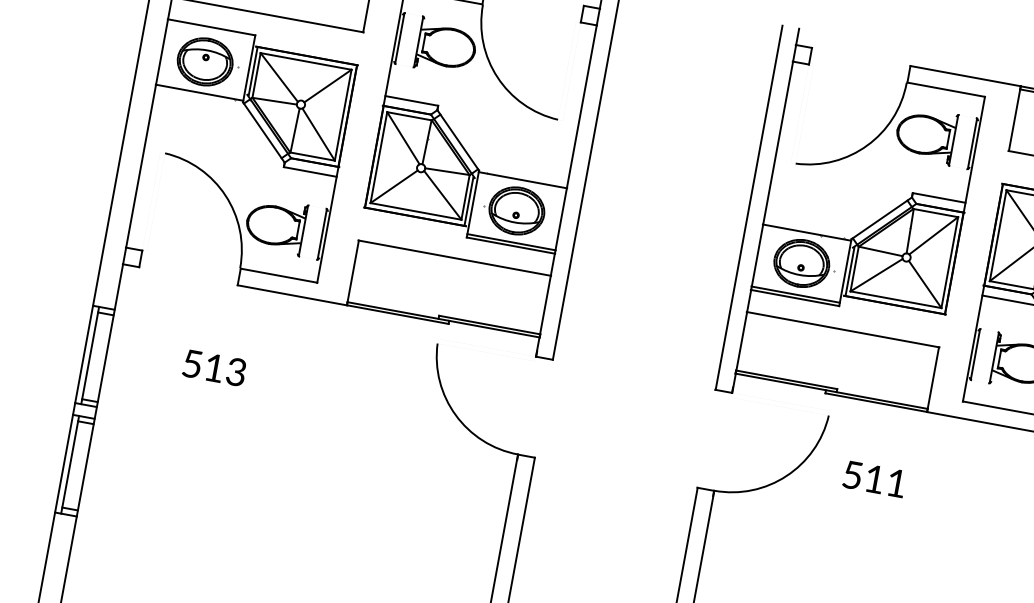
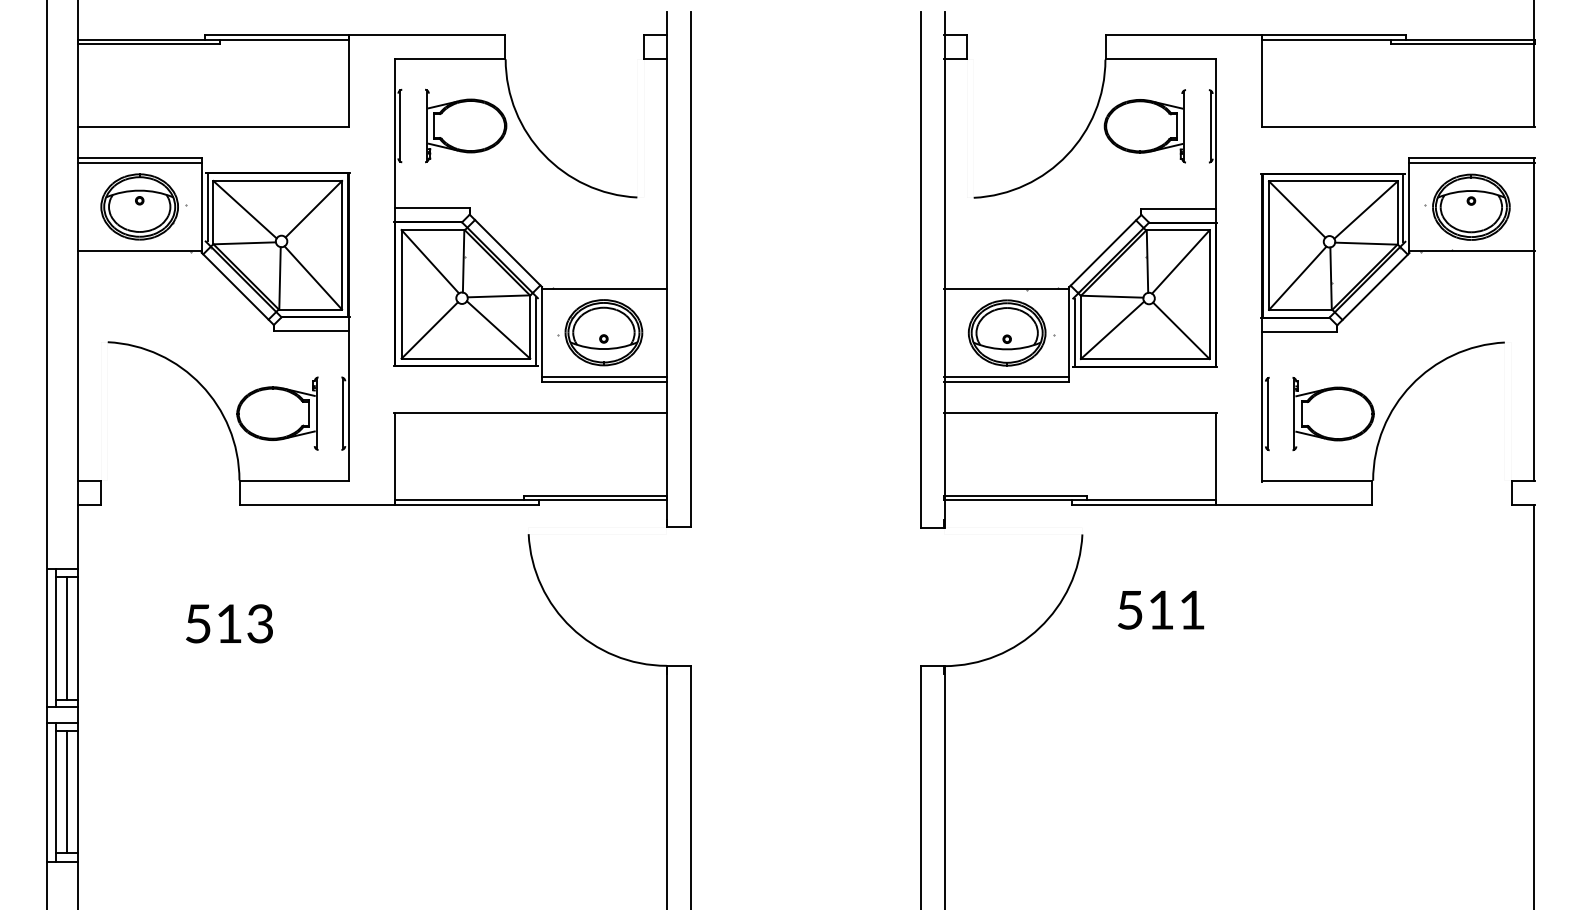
line: (210, 30) -> (139, 162), added
line: (97, 356) -> (66, 637), added
line: (77, 465) -> (66, 791), added

